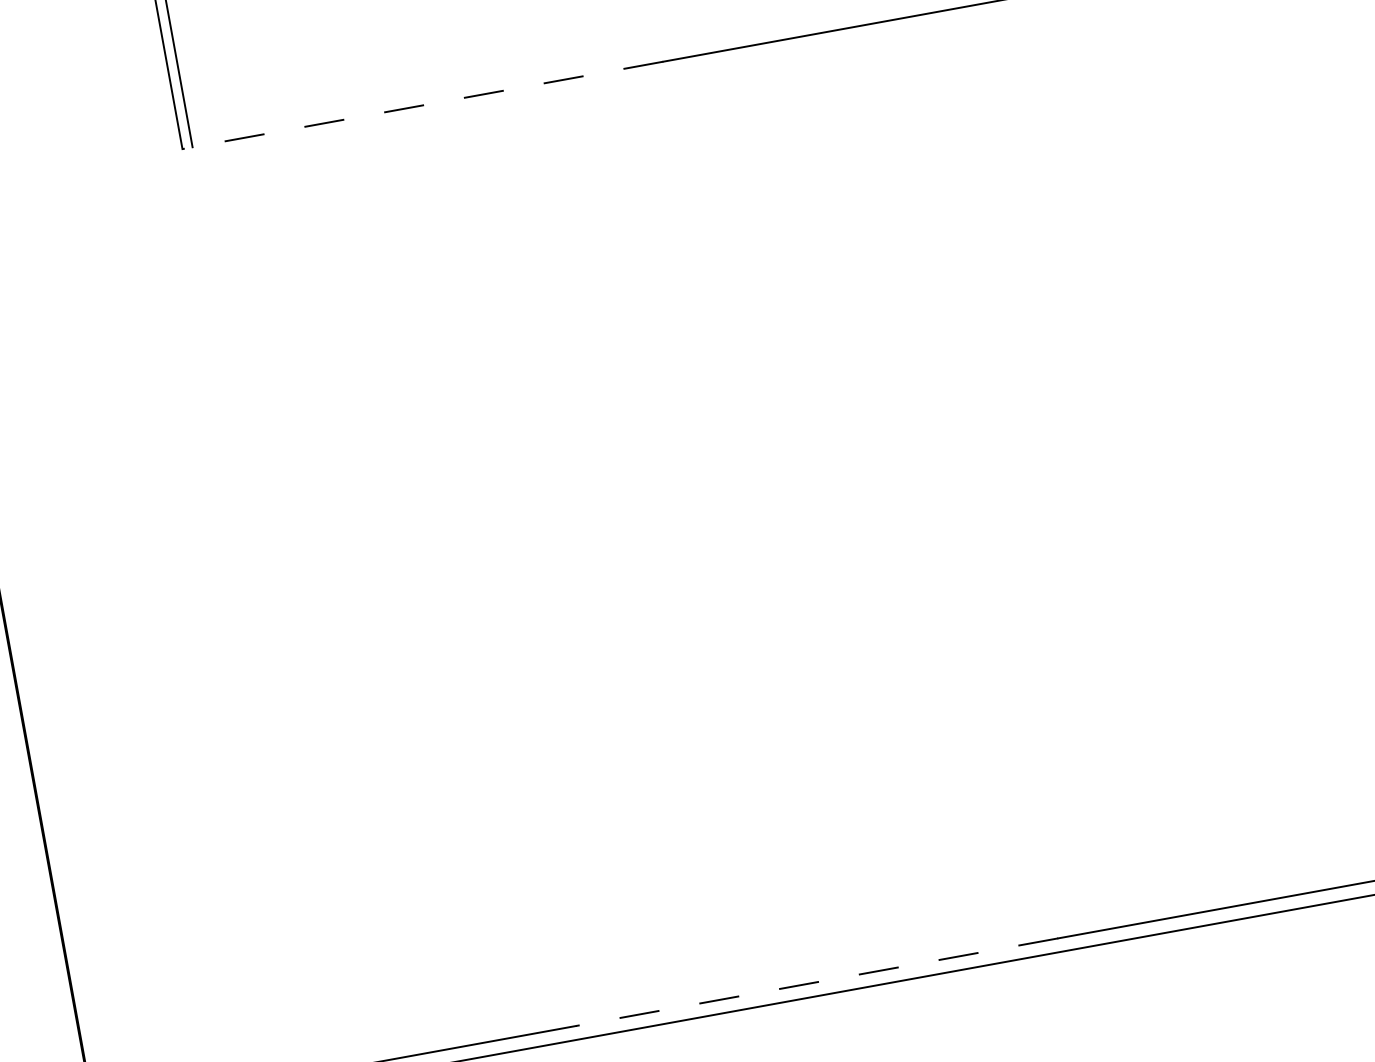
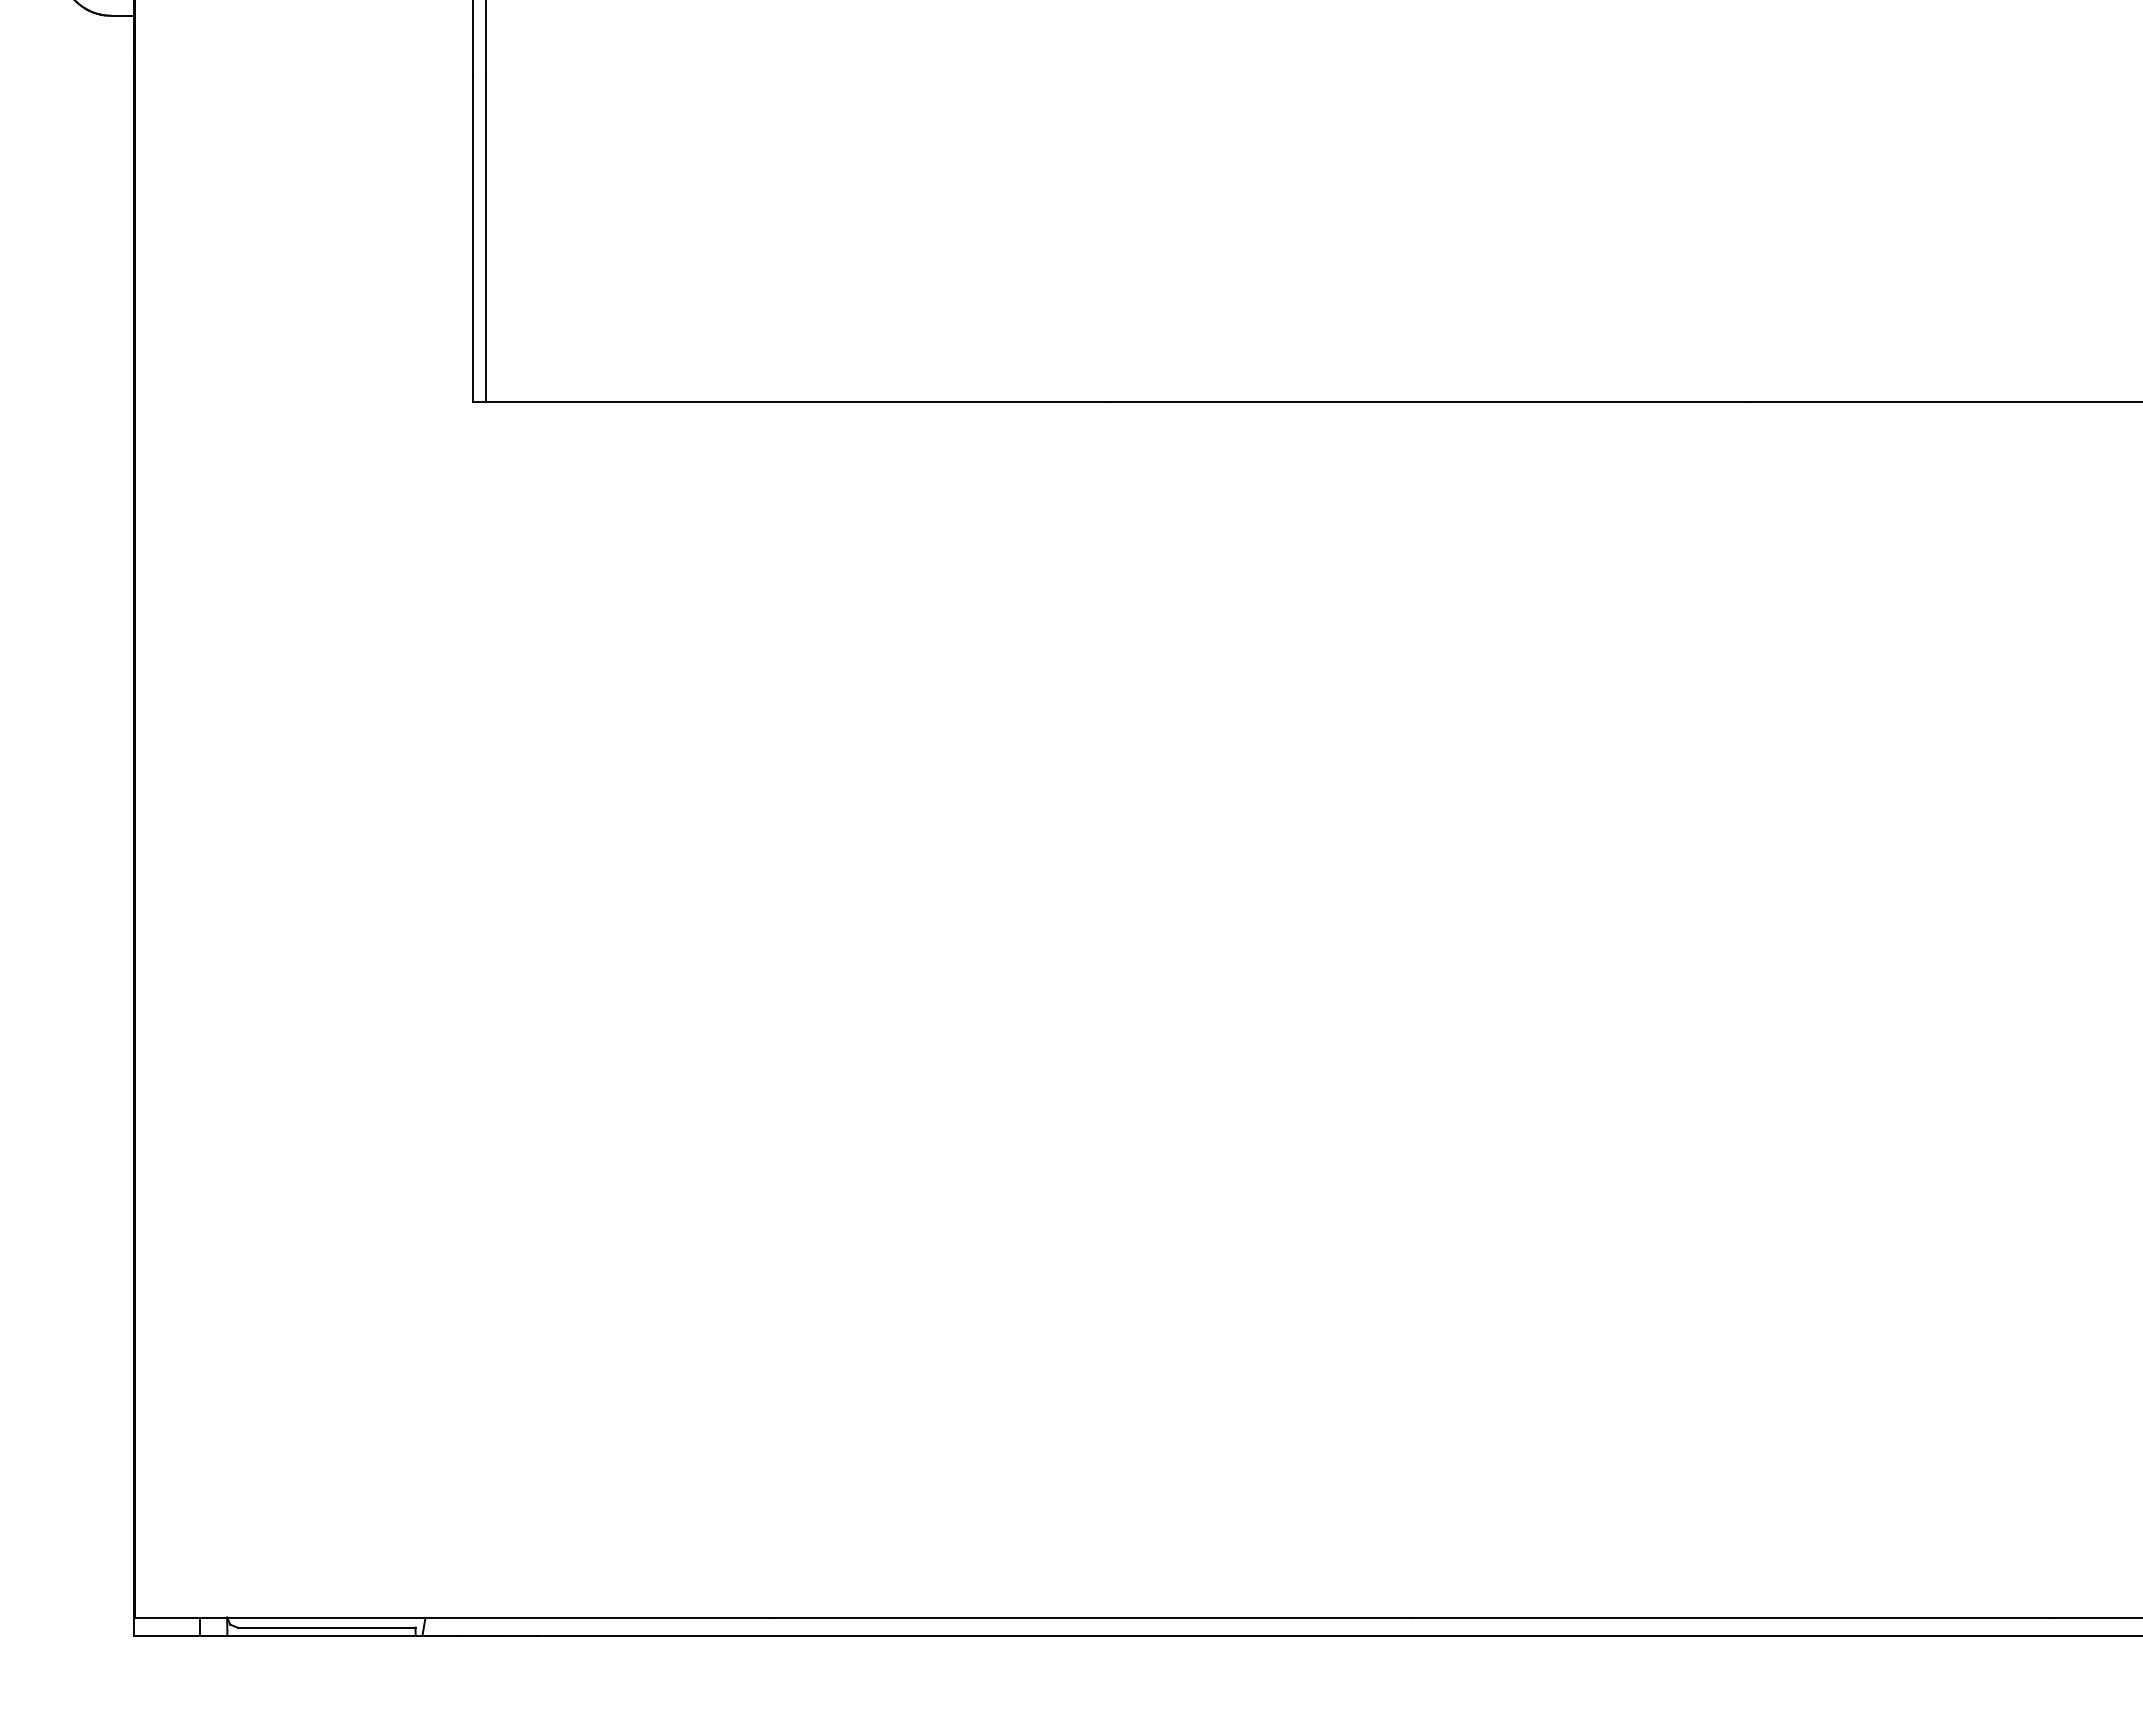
line: (422, 105) -> (790, 402), dashed -> solid
line: (816, 982) -> (1091, 1618), dashed -> solid

